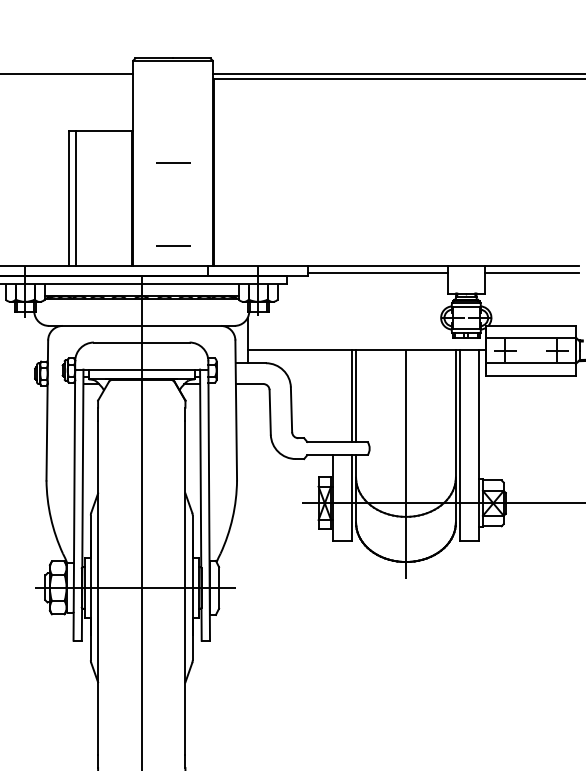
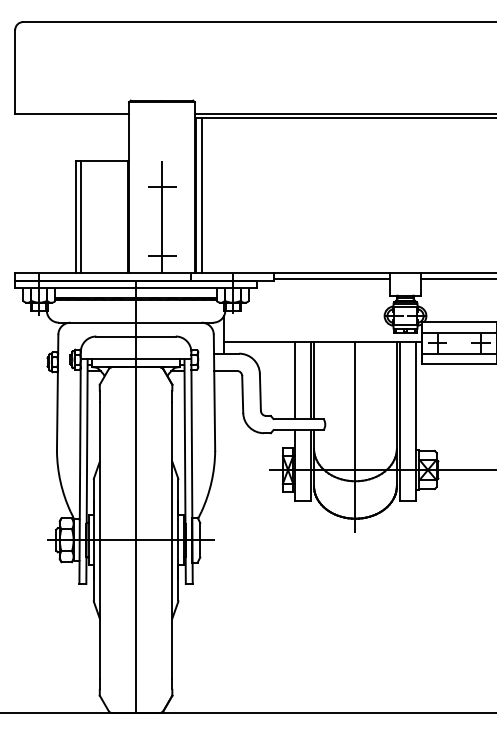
line: (220, 172) -> (201, 195), added
line: (172, 199) -> (161, 217), added
line: (332, 395) -> (294, 380), added

